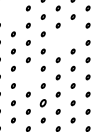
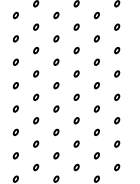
part: (13, 17) -> (15, 15), added
part: (72, 34) -> (96, 38), added
part: (58, 42) -> (76, 50), added
part: (28, 76) -> (36, 96), added
part: (43, 103) -> (56, 132), size x0.62

